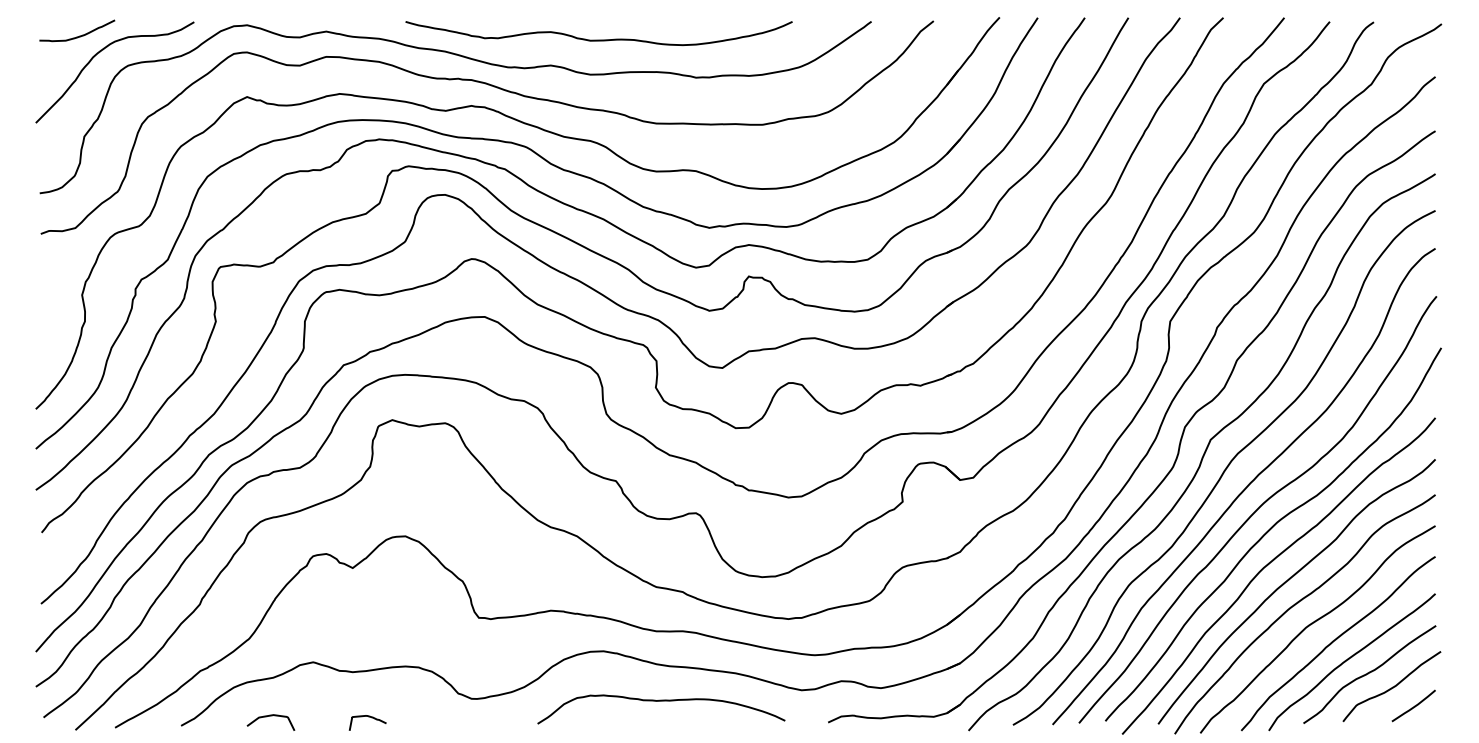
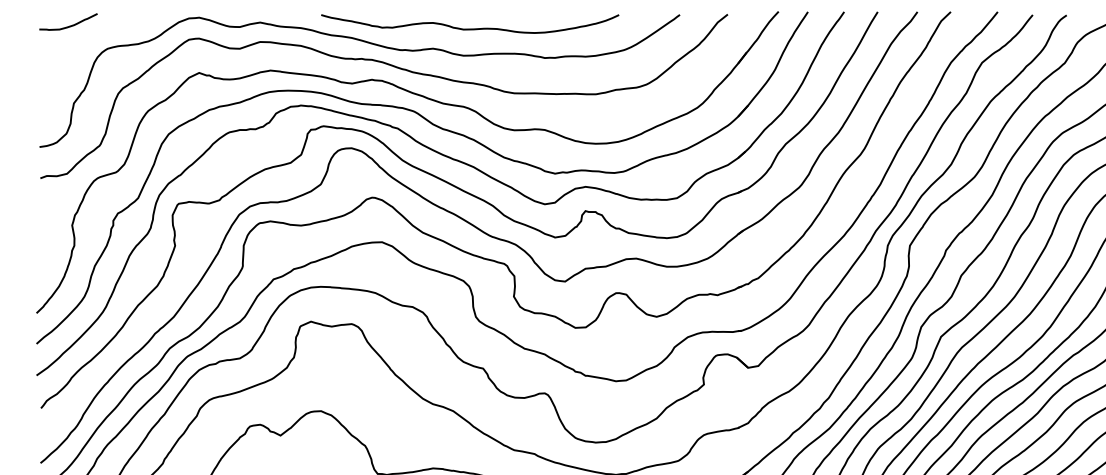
curve: (99, 53) -> (85, 39), removed

